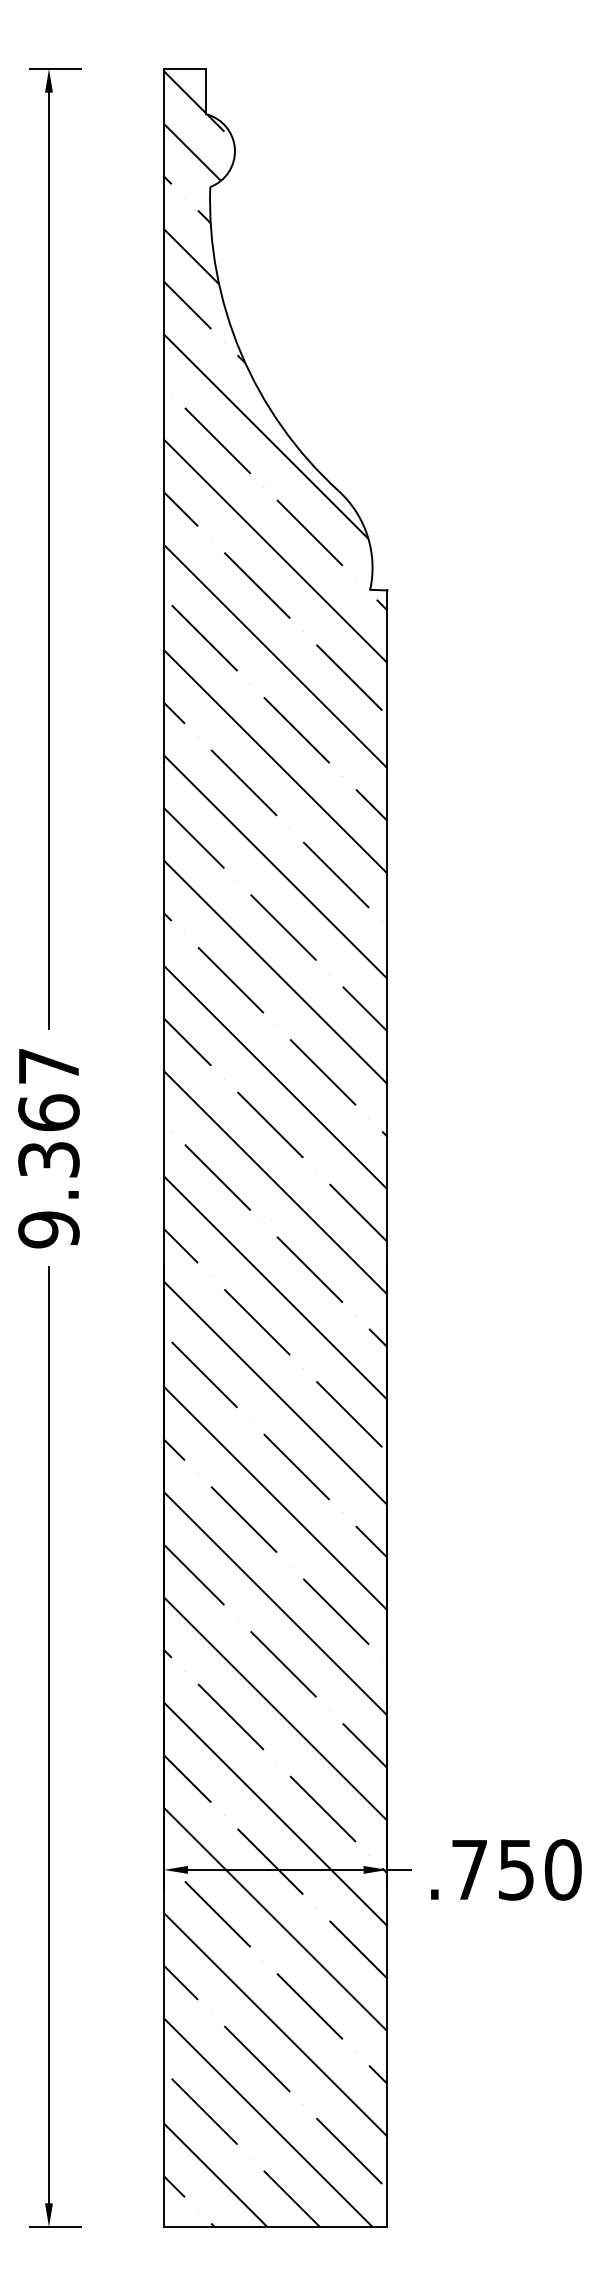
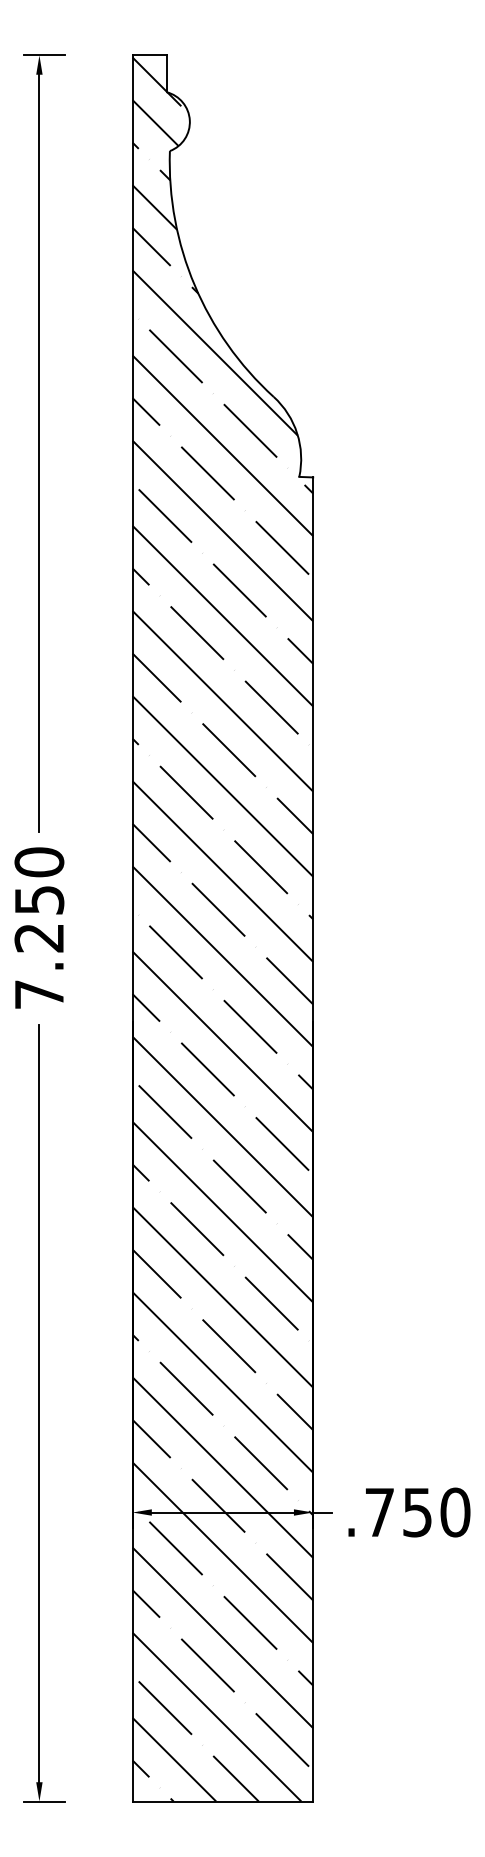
text: (48, 1147) -> (39, 928), 9.367 -> 7.250

